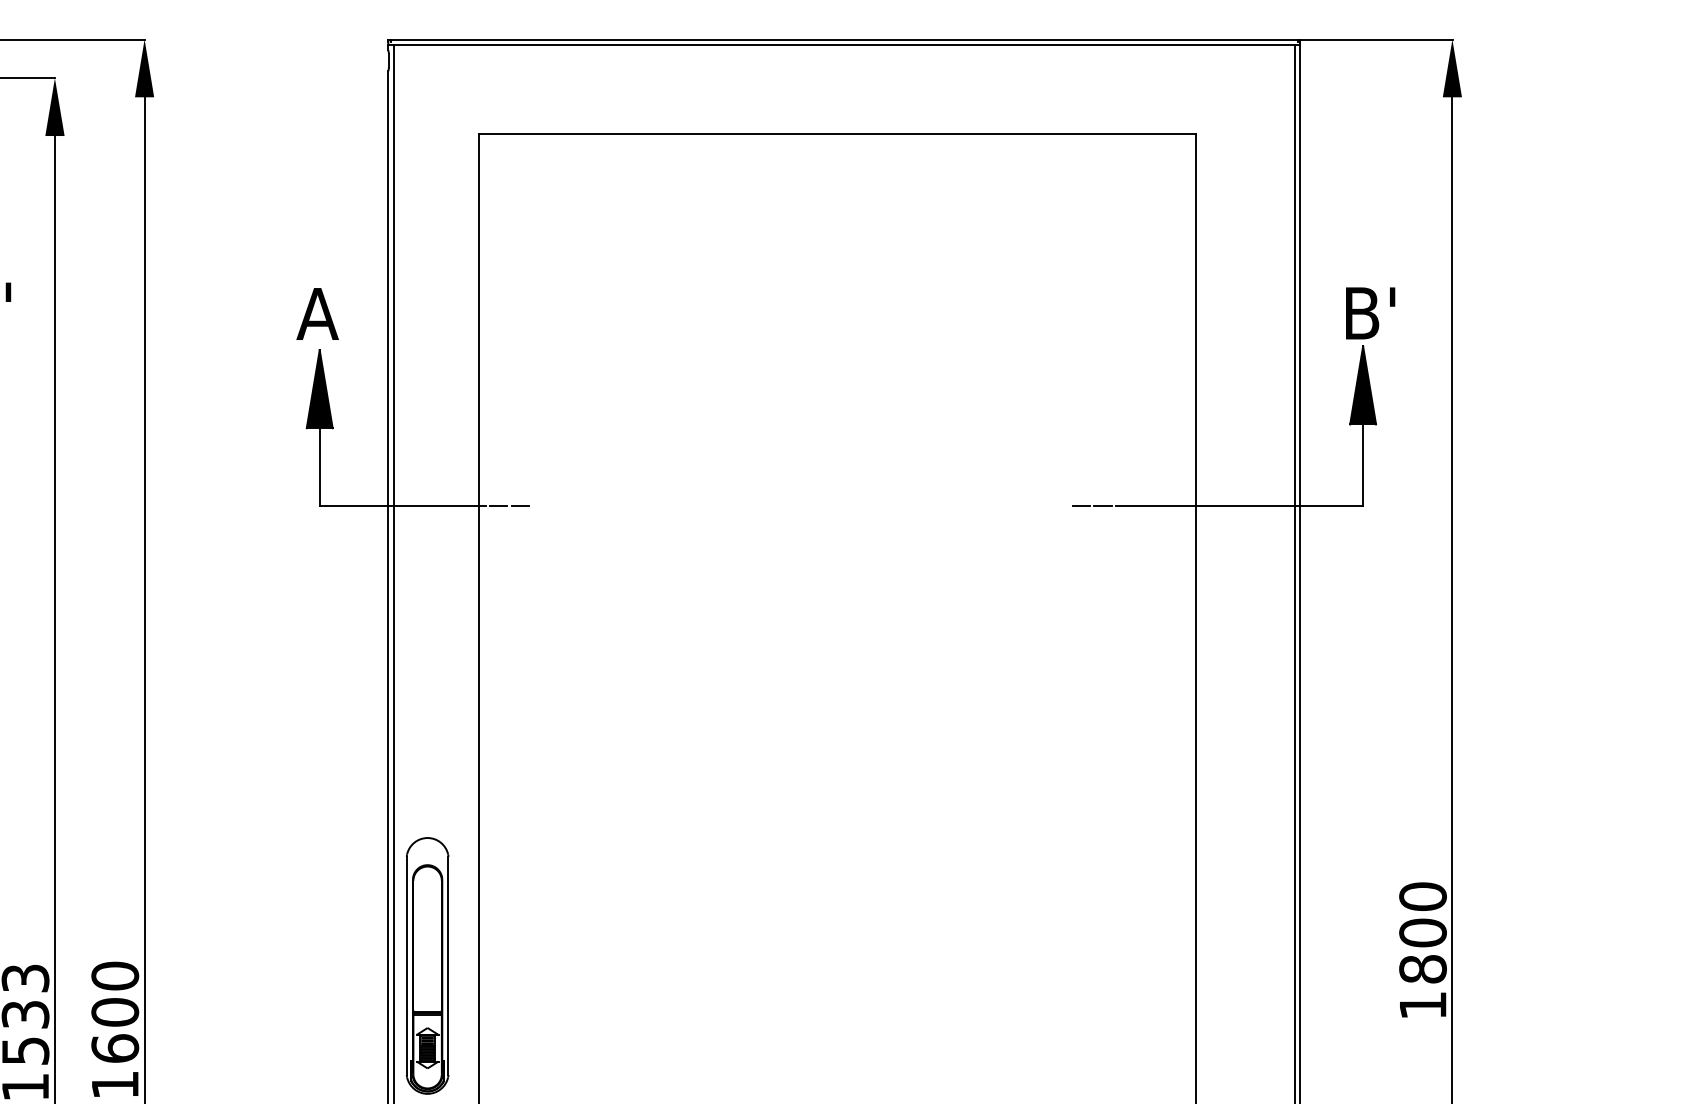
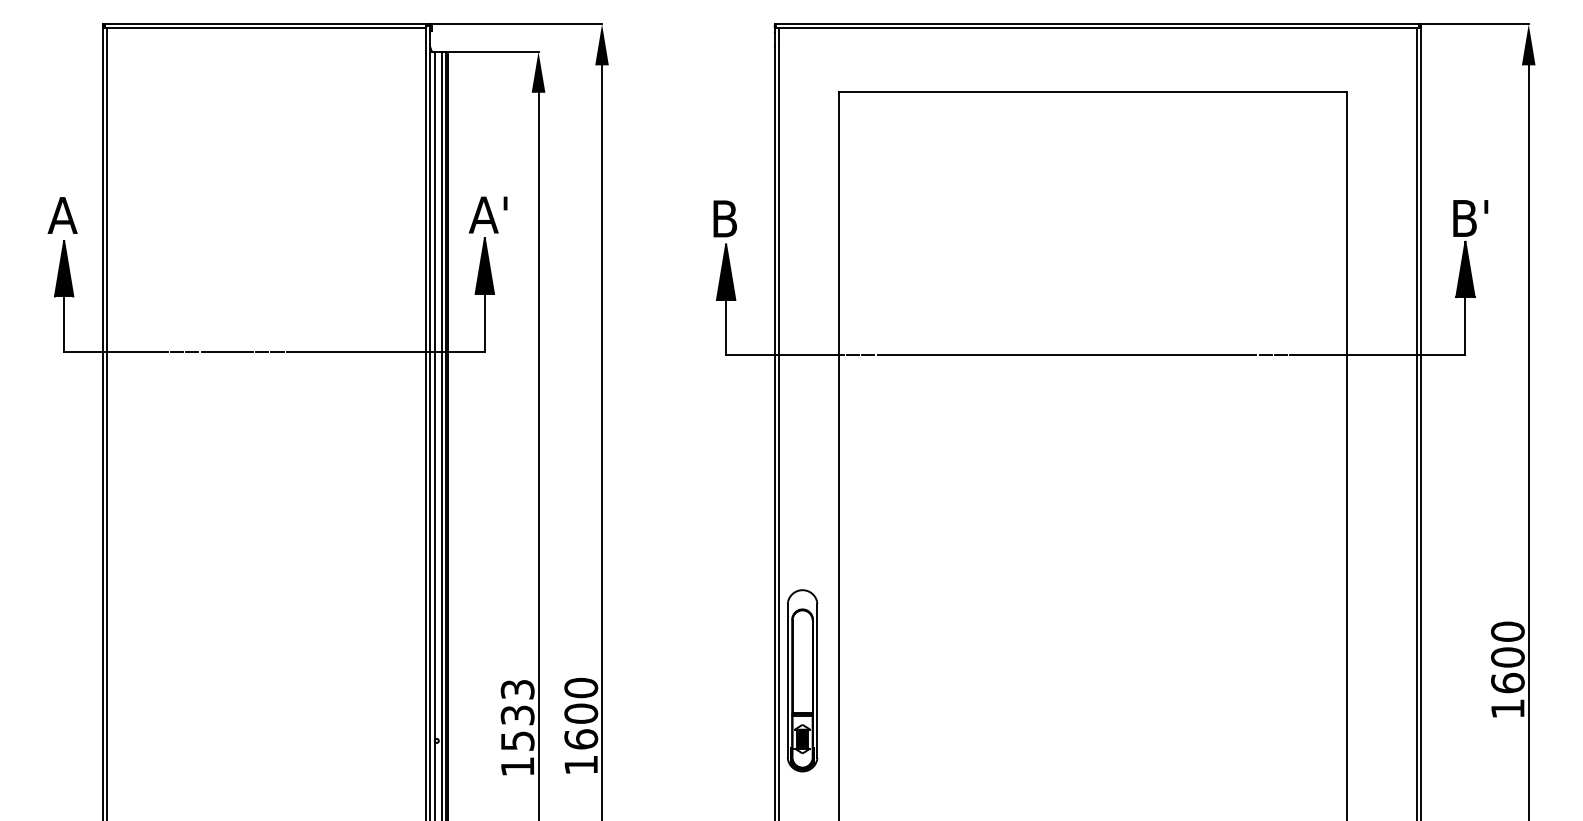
text: (317, 313) -> (724, 218), A -> B
line: (800, 506) -> (1066, 355), added
text: (1422, 968) -> (1507, 682), 1800 -> 1600

